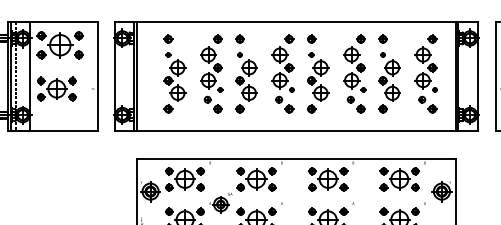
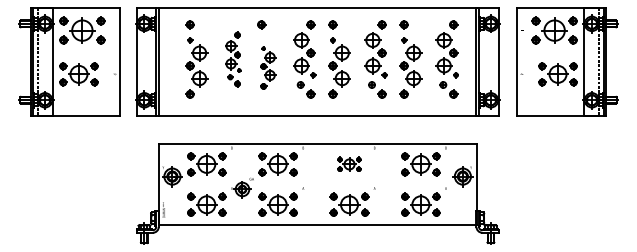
part: (210, 74) -> (232, 59), size x0.7
part: (246, 82) -> (268, 67), size x0.7
part: (328, 179) -> (349, 164), size x0.6

